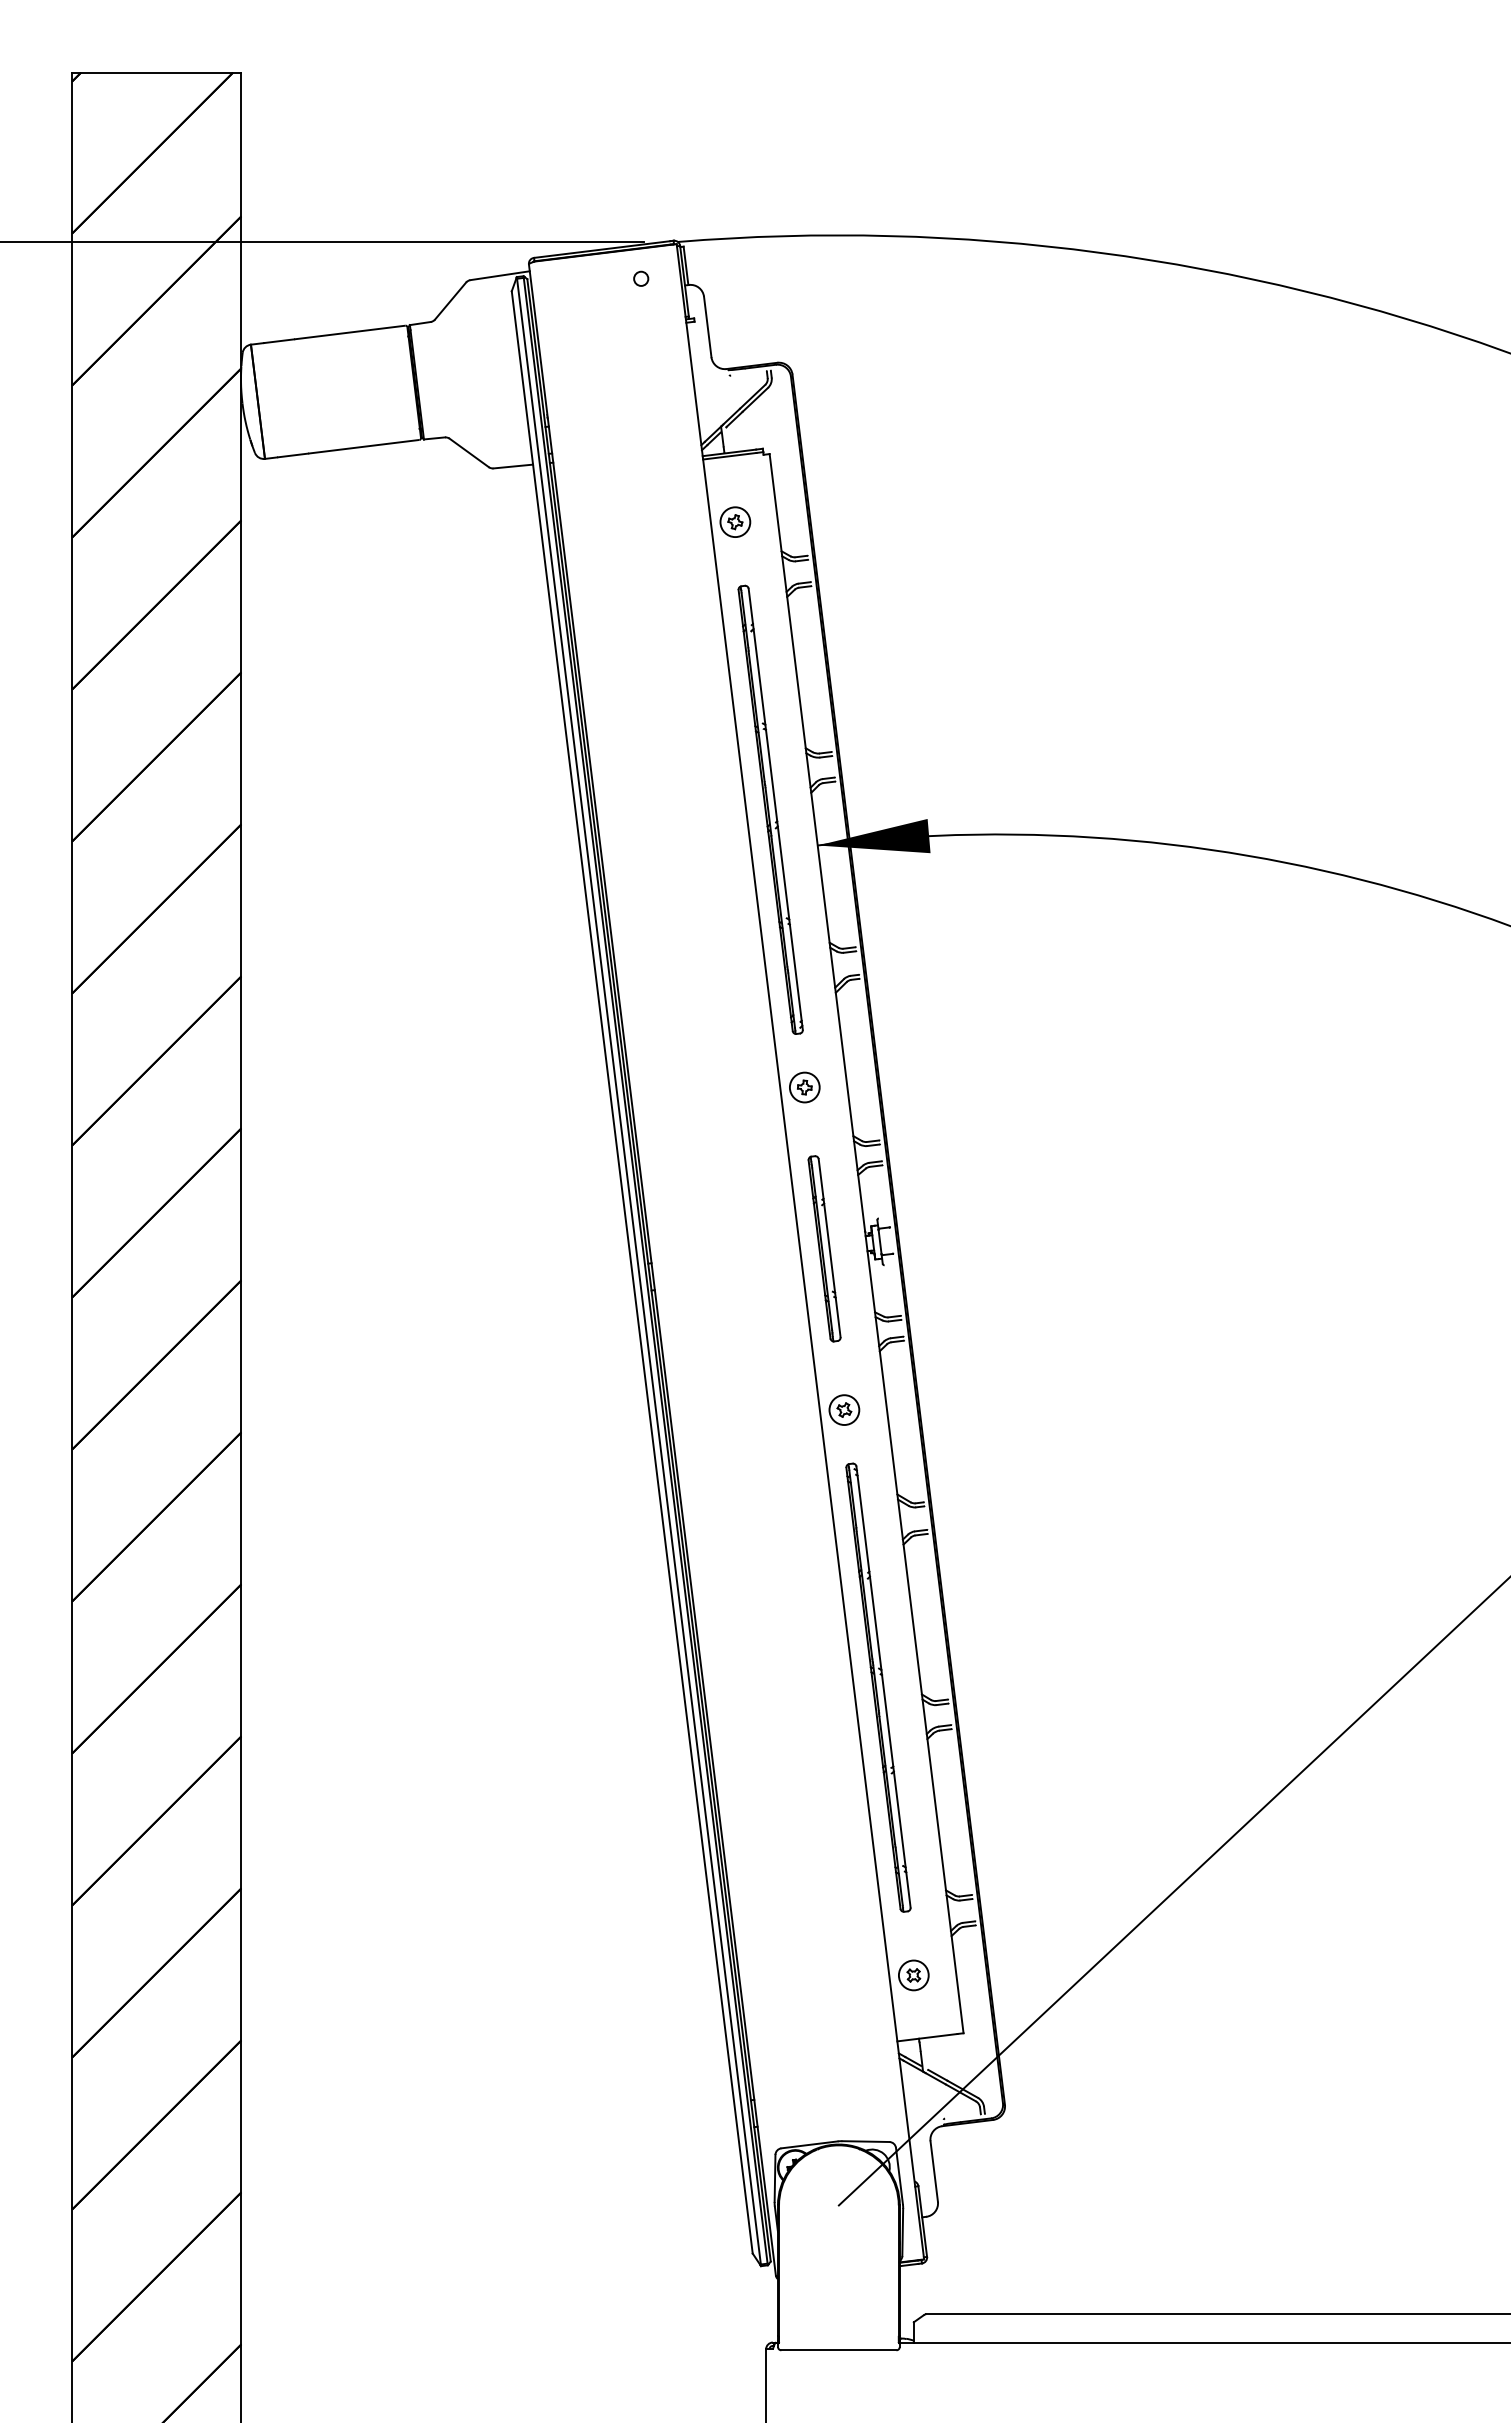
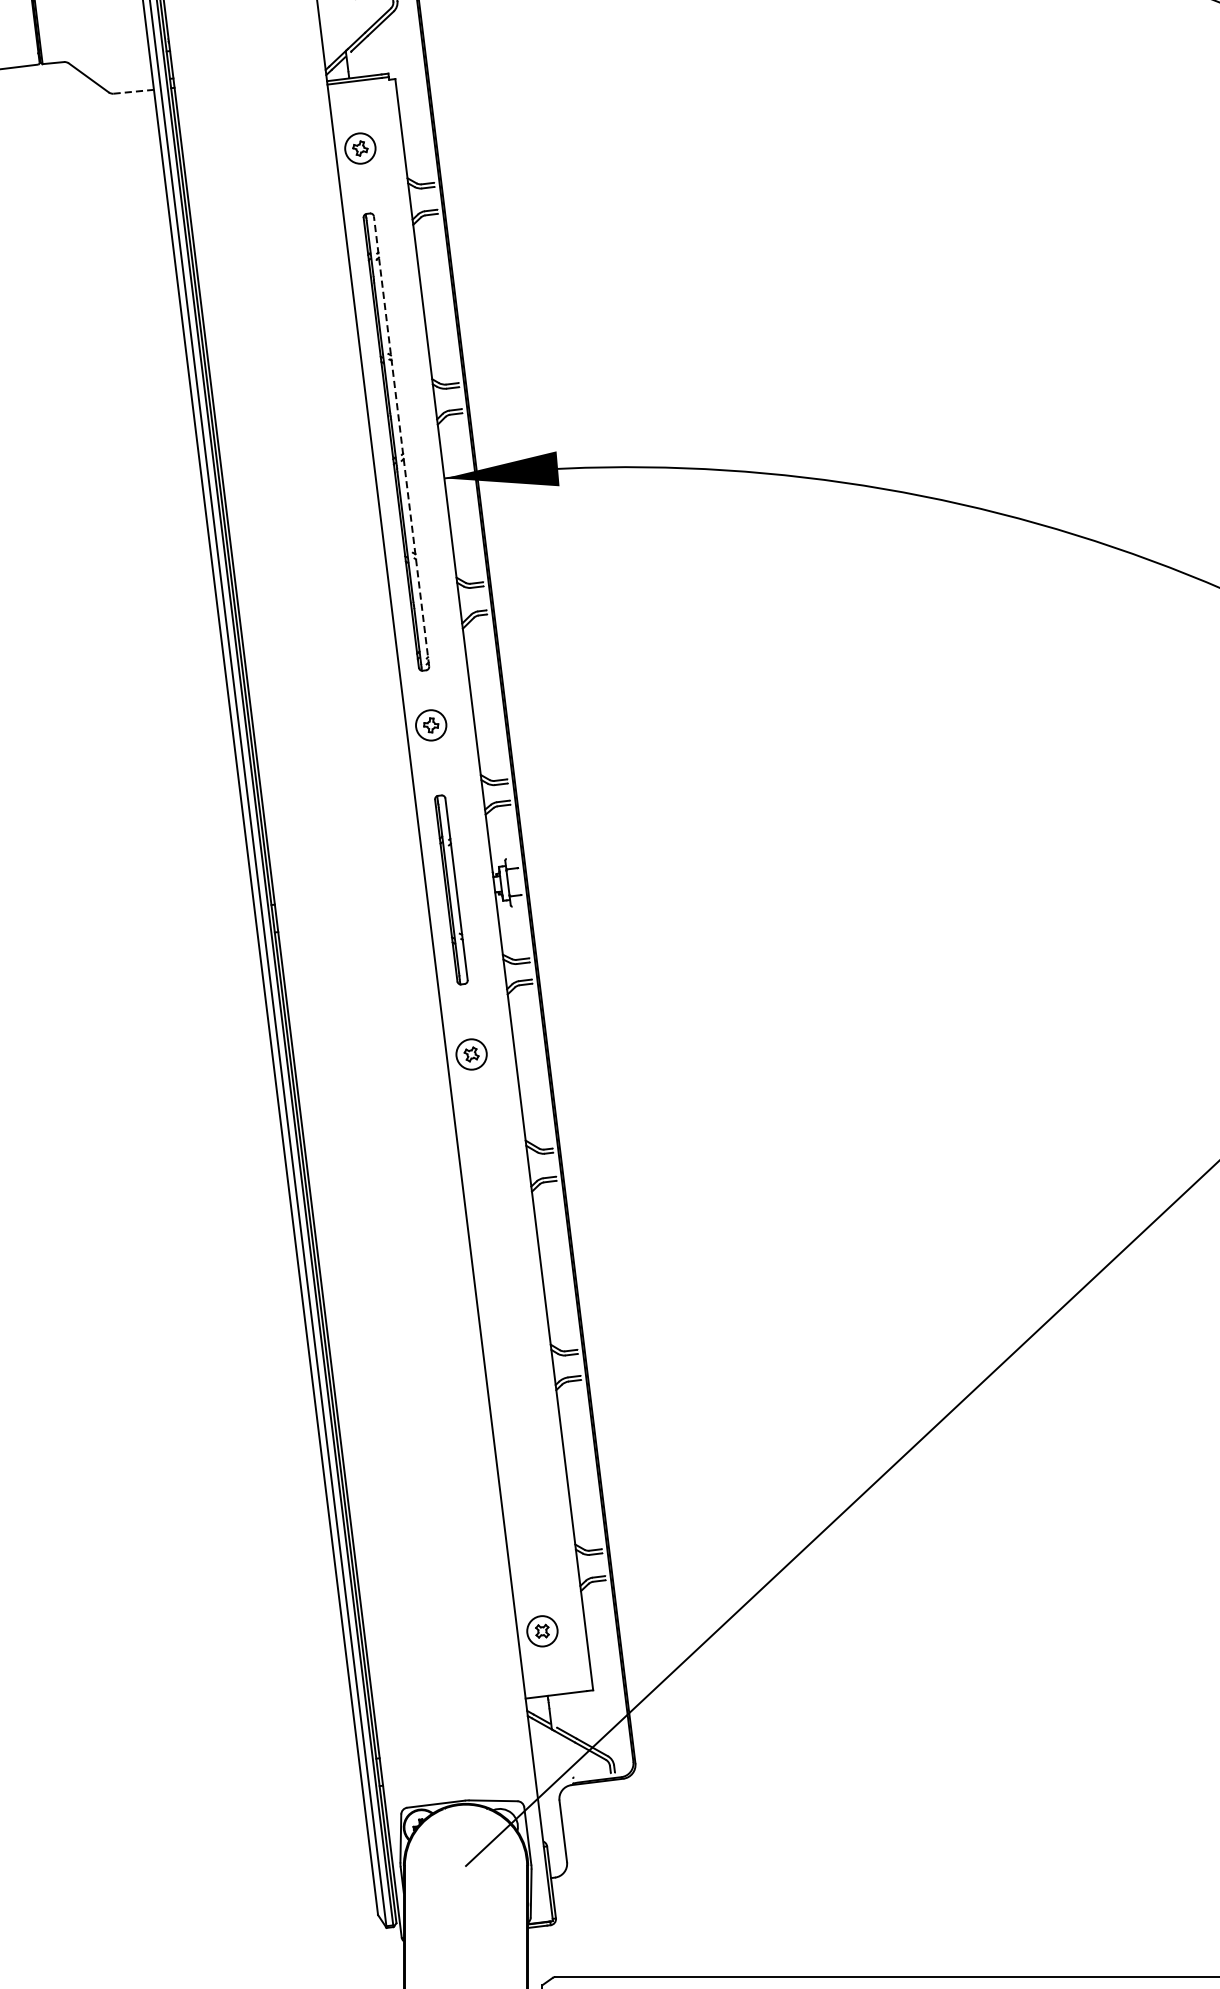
line: (513, 466) -> (133, 91), solid -> dashed
line: (775, 808) -> (401, 440), solid -> dashed
part: (878, 1687) -> (506, 1337), removed

